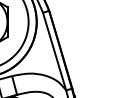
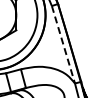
line: (54, 52) -> (63, 45), solid -> dashed

